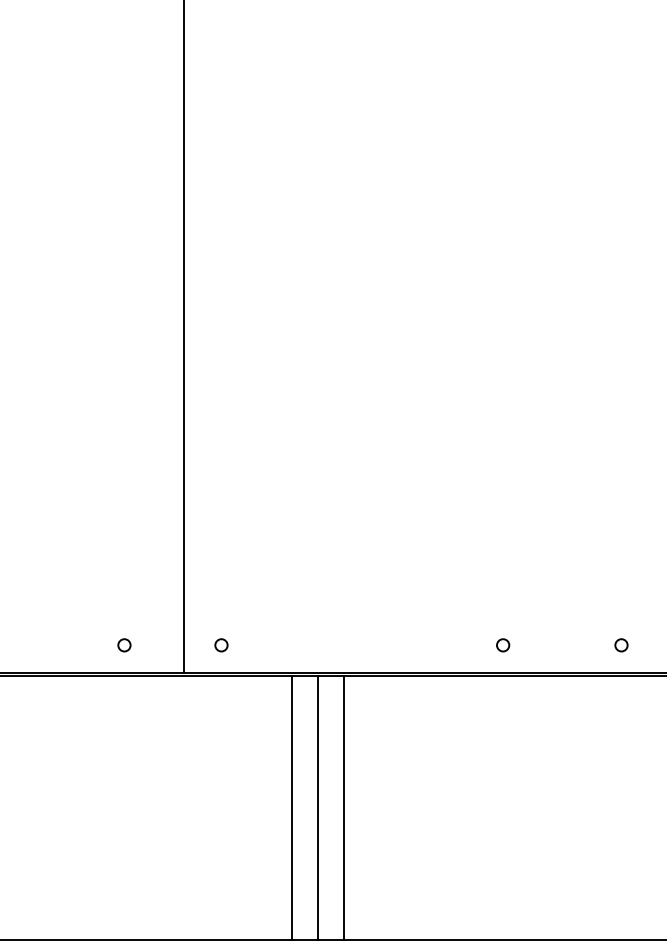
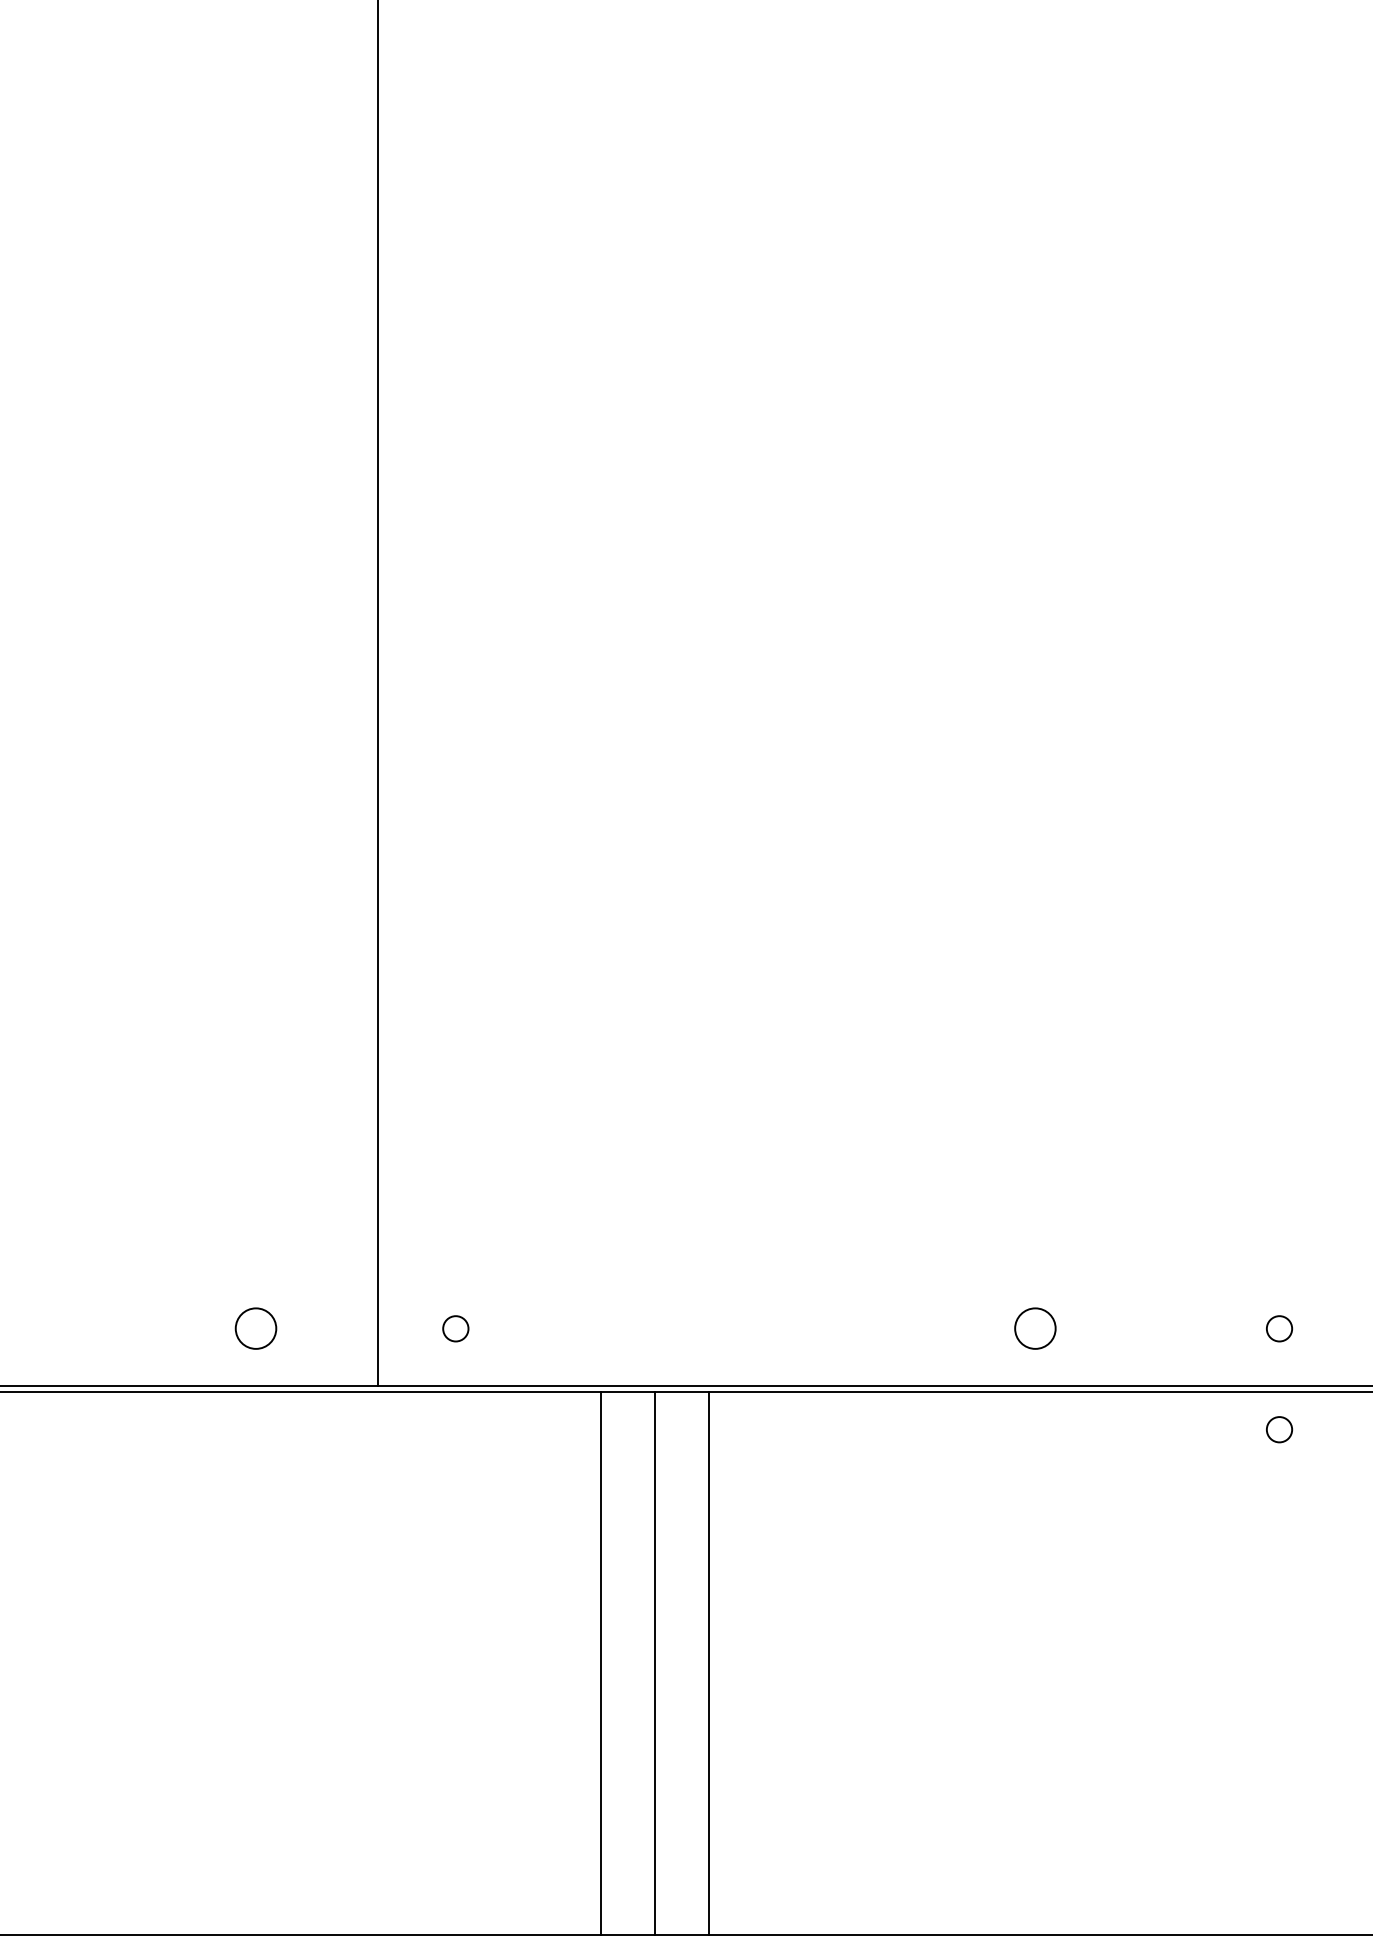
circle: (124, 645) -> (256, 1329), size x1.6
circle: (503, 645) -> (1036, 1329), size x1.6
circle: (621, 694) -> (1279, 1430), added

